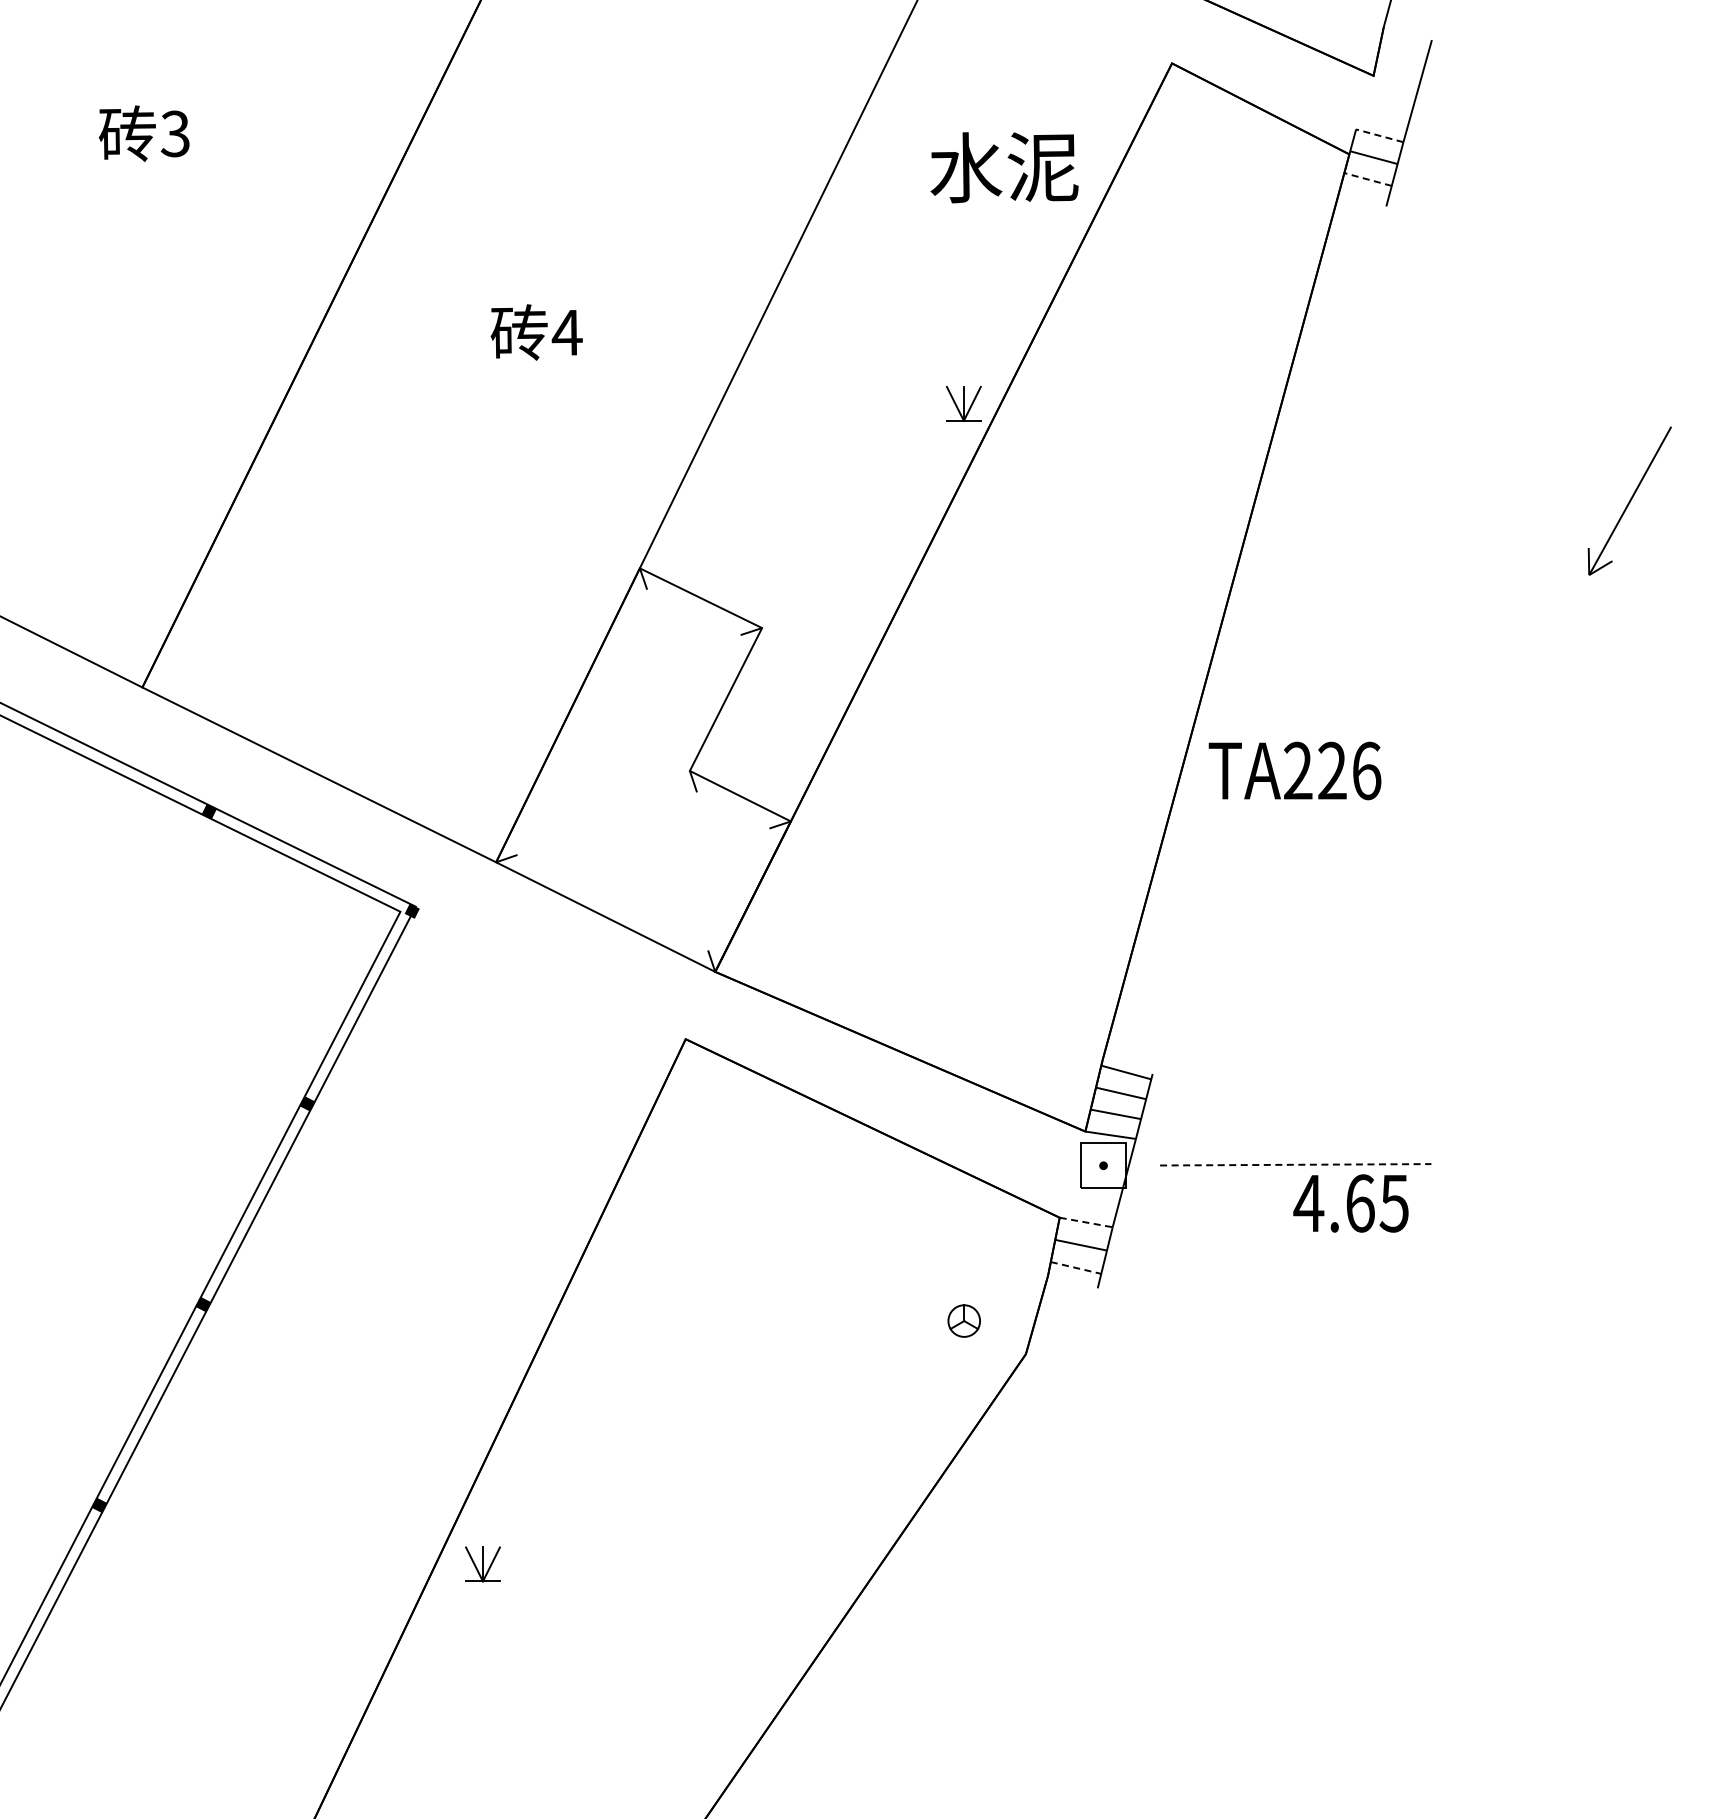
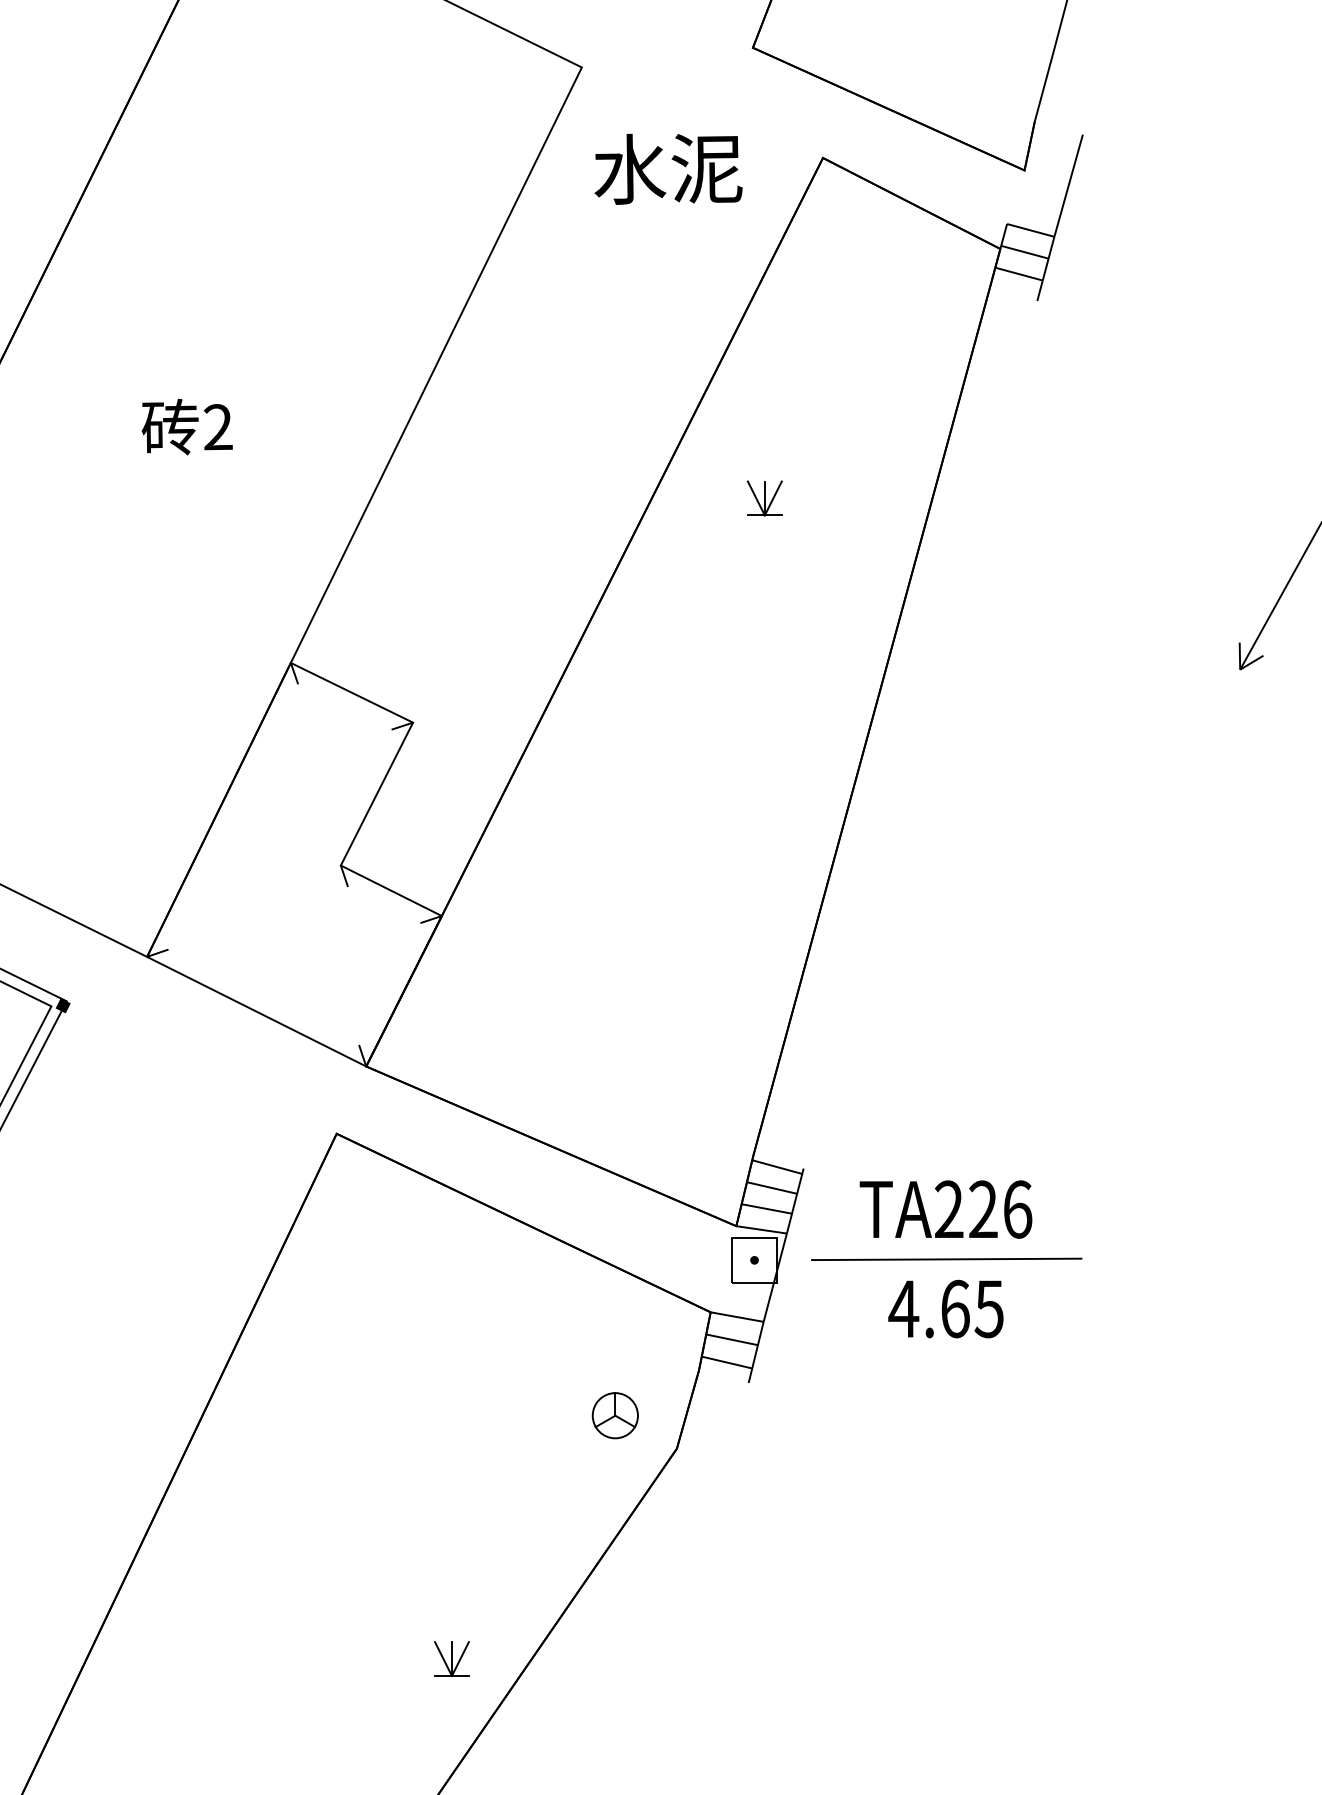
line: (1379, 135) -> (1030, 230), dashed -> solid
text: (1004, 167) -> (668, 169), moved
line: (1368, 179) -> (1019, 274), dashed -> solid
text: (566, 332) -> (217, 427), 4 -> 2
part: (963, 403) -> (764, 498), moved
text: (1294, 770) -> (945, 1209), moved
line: (1295, 1164) -> (946, 1259), dashed -> solid
text: (1350, 1203) -> (945, 1309), moved
line: (1086, 1222) -> (737, 1317), dashed -> solid
line: (1076, 1267) -> (727, 1362), dashed -> solid
part: (963, 1320) -> (614, 1415), size x1.43
part: (482, 1564) -> (451, 1659), moved

